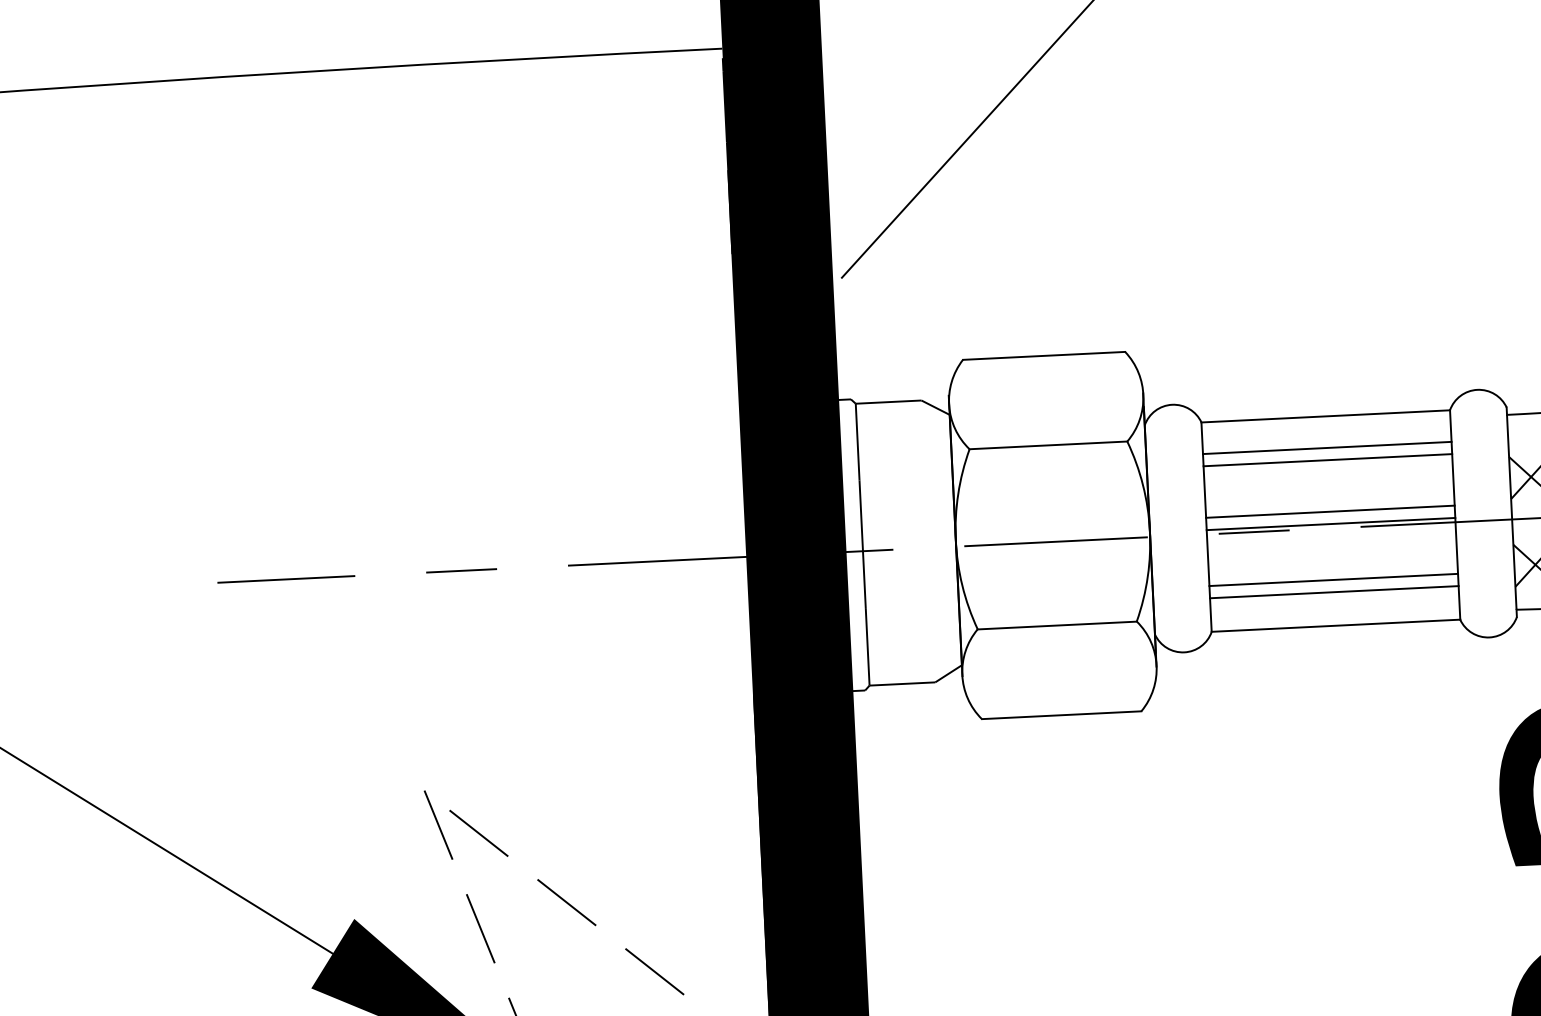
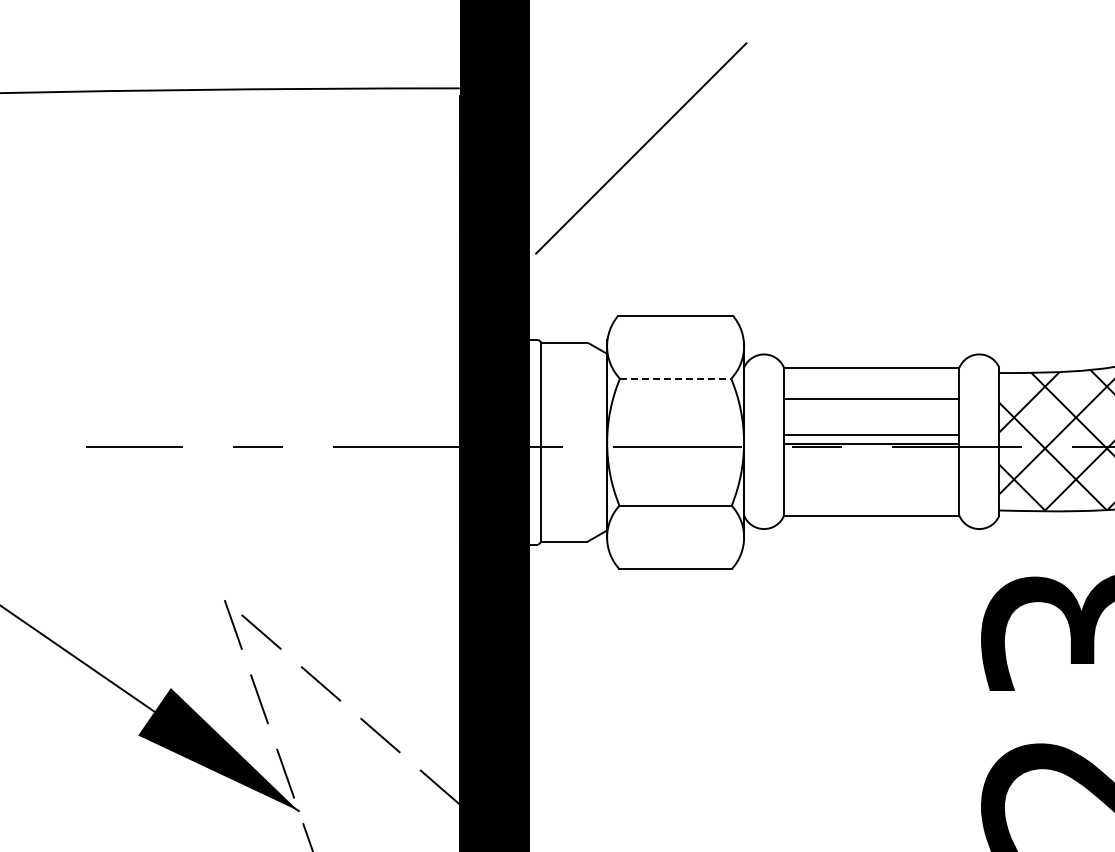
line: (1048, 445) -> (675, 378), solid -> dashed
line: (1327, 448) -> (871, 390), removed
line: (1333, 580) -> (871, 483), removed
line: (1334, 591) -> (871, 491), removed

